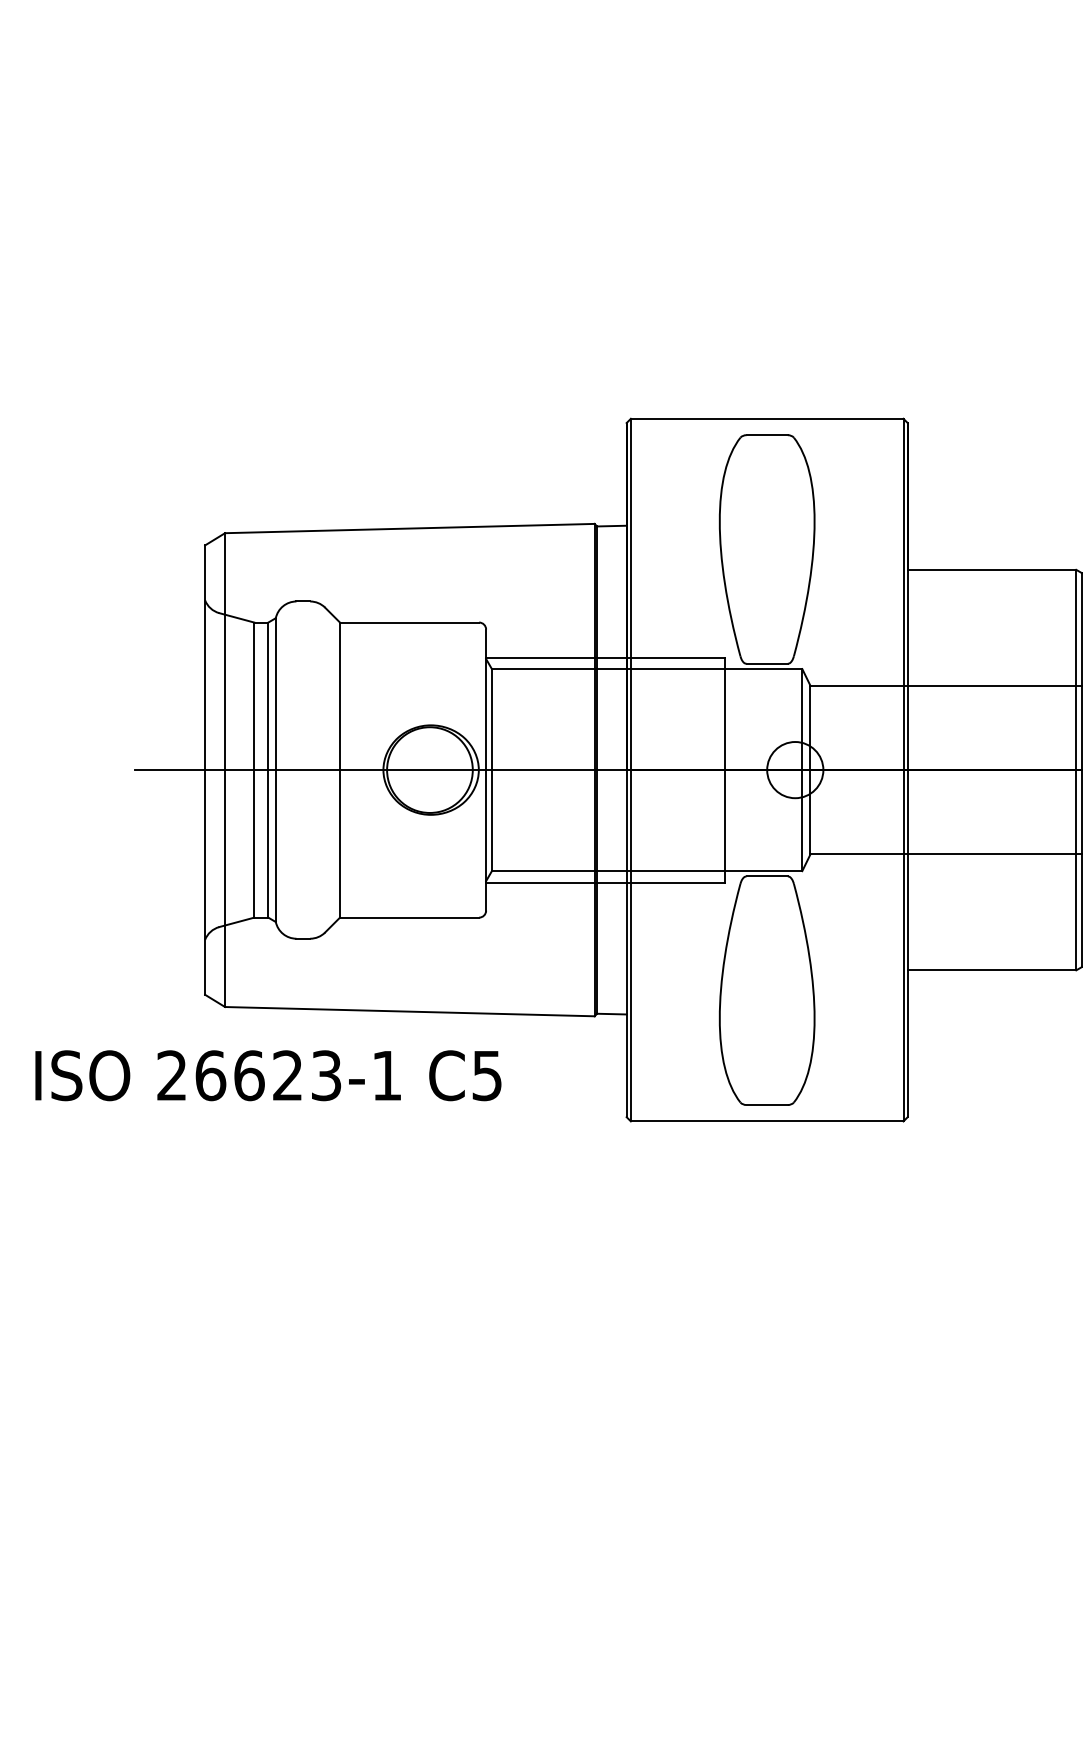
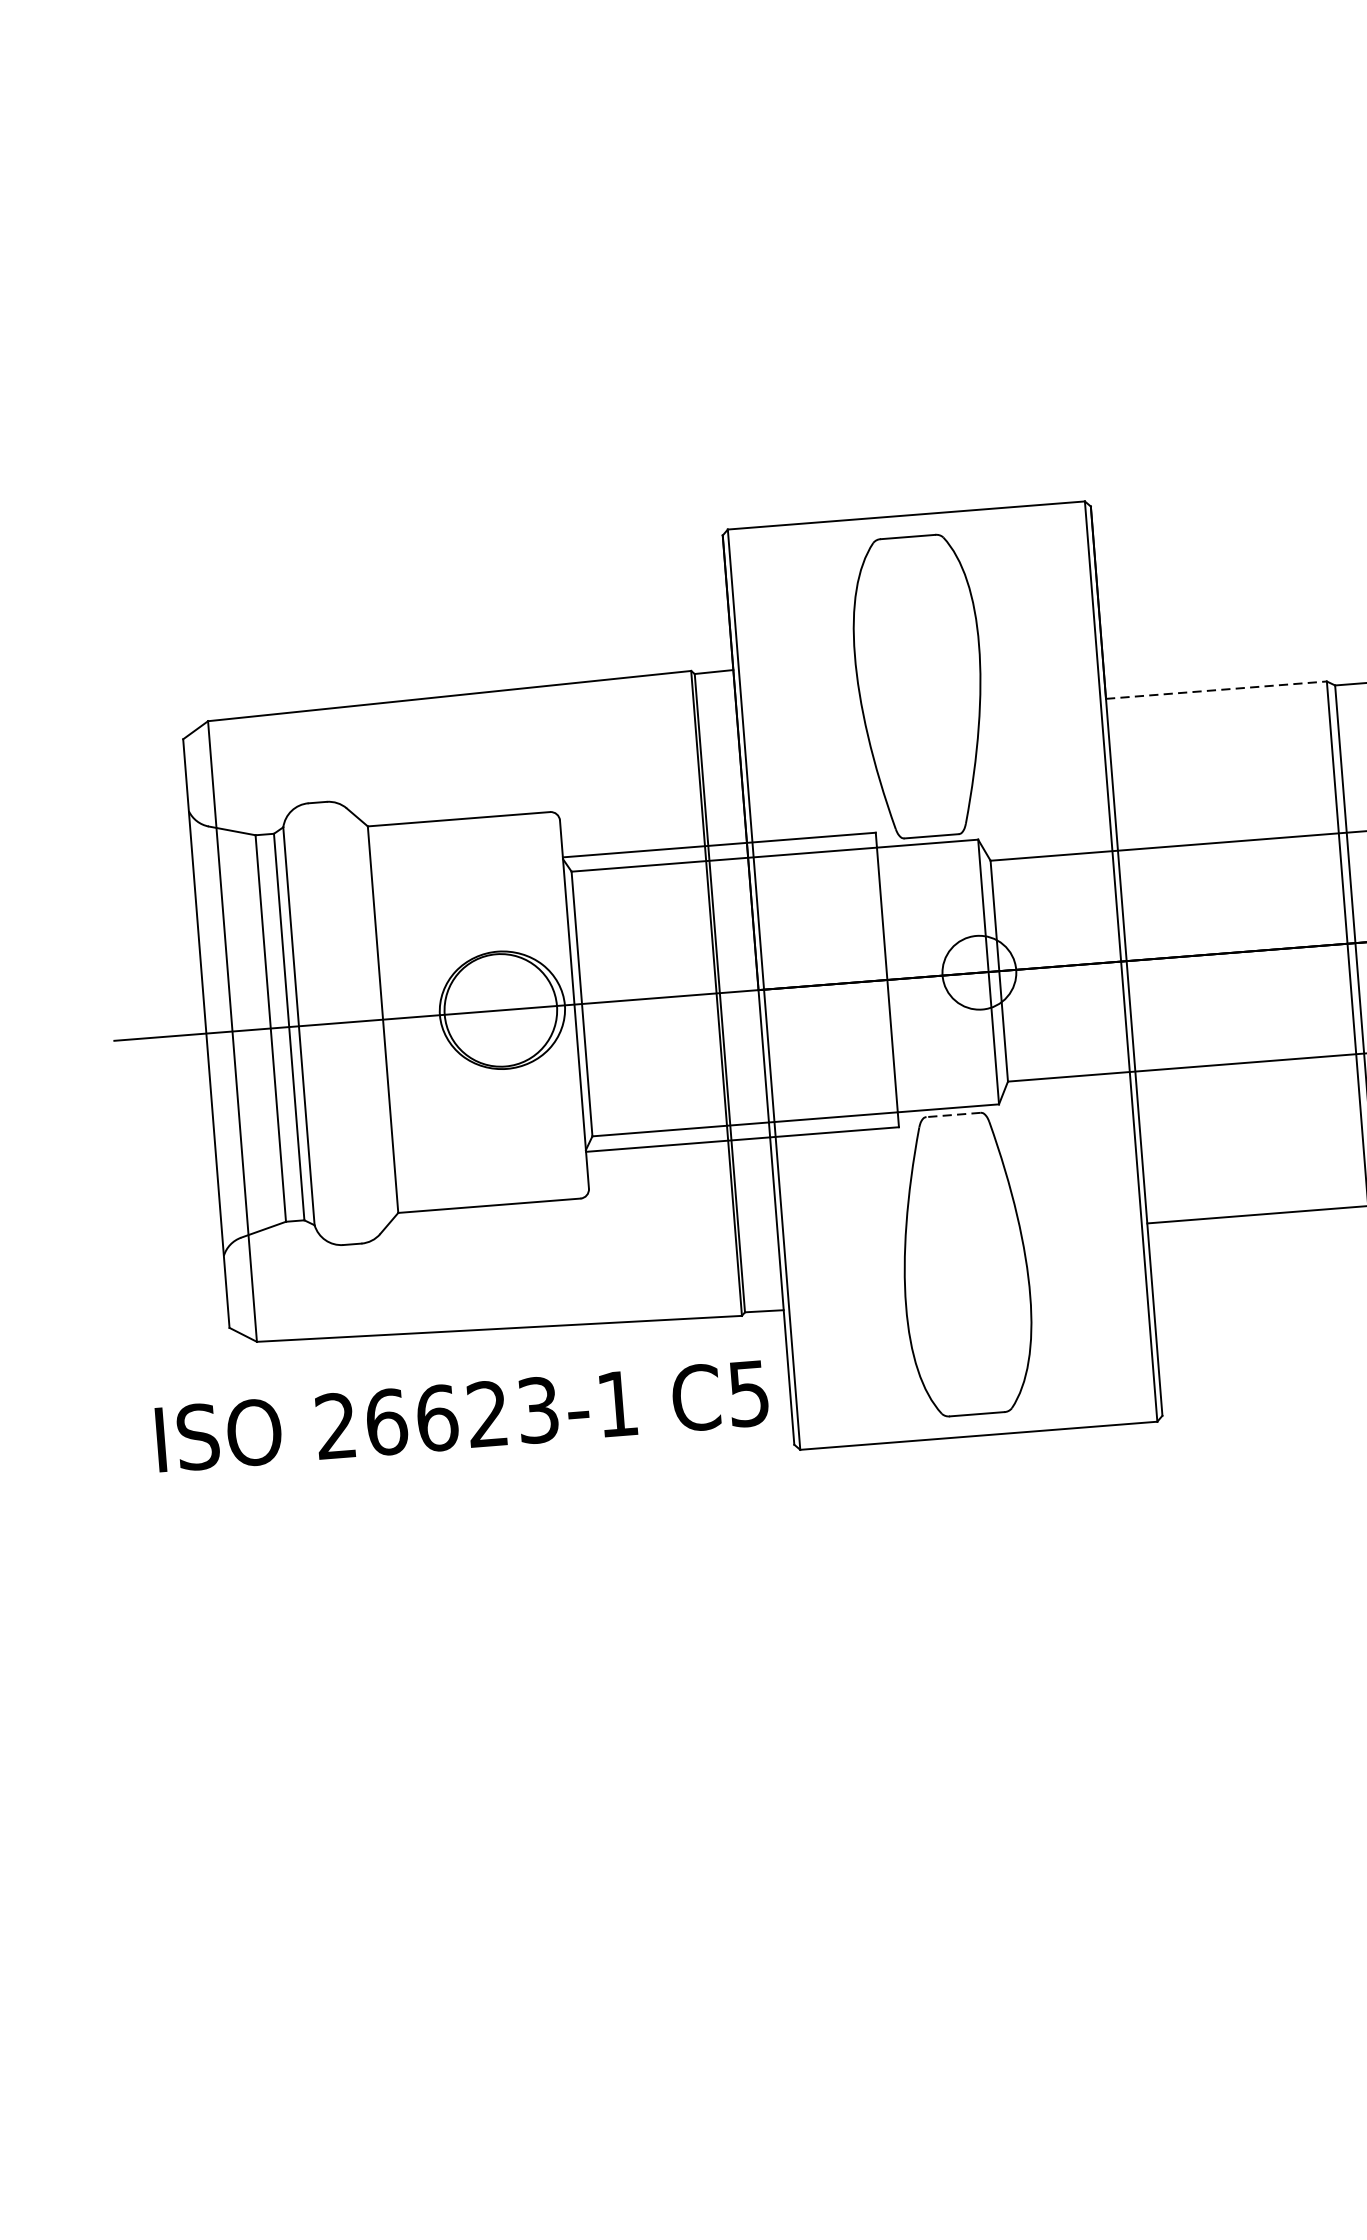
line: (992, 569) -> (1217, 689), solid -> dashed
line: (767, 876) -> (953, 1114), solid -> dashed
text: (268, 1075) -> (462, 1415), moved

